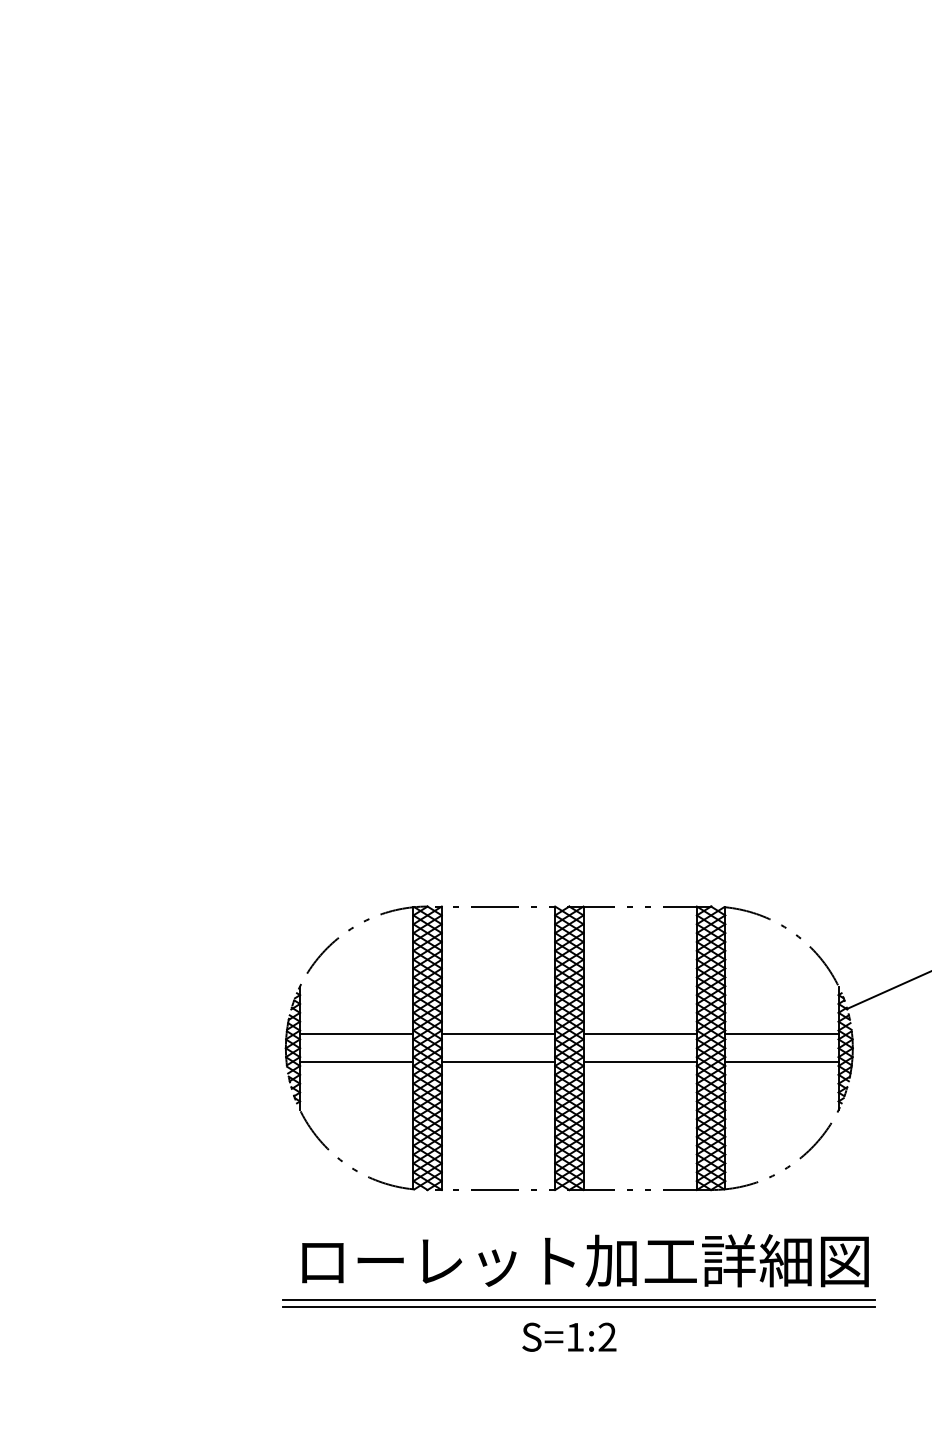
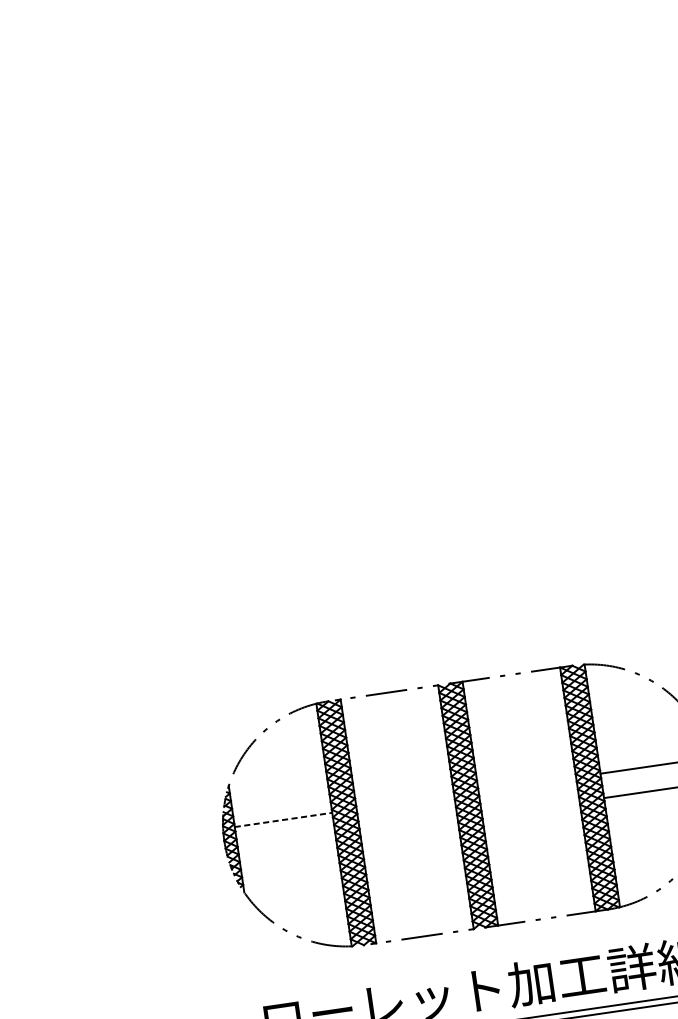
line: (356, 1034) -> (283, 820), solid -> dashed
line: (498, 1034) -> (405, 802), removed
line: (639, 1034) -> (526, 784), removed
line: (356, 1062) -> (286, 844), removed
line: (498, 1062) -> (409, 826), removed
line: (639, 1062) -> (530, 808), removed

